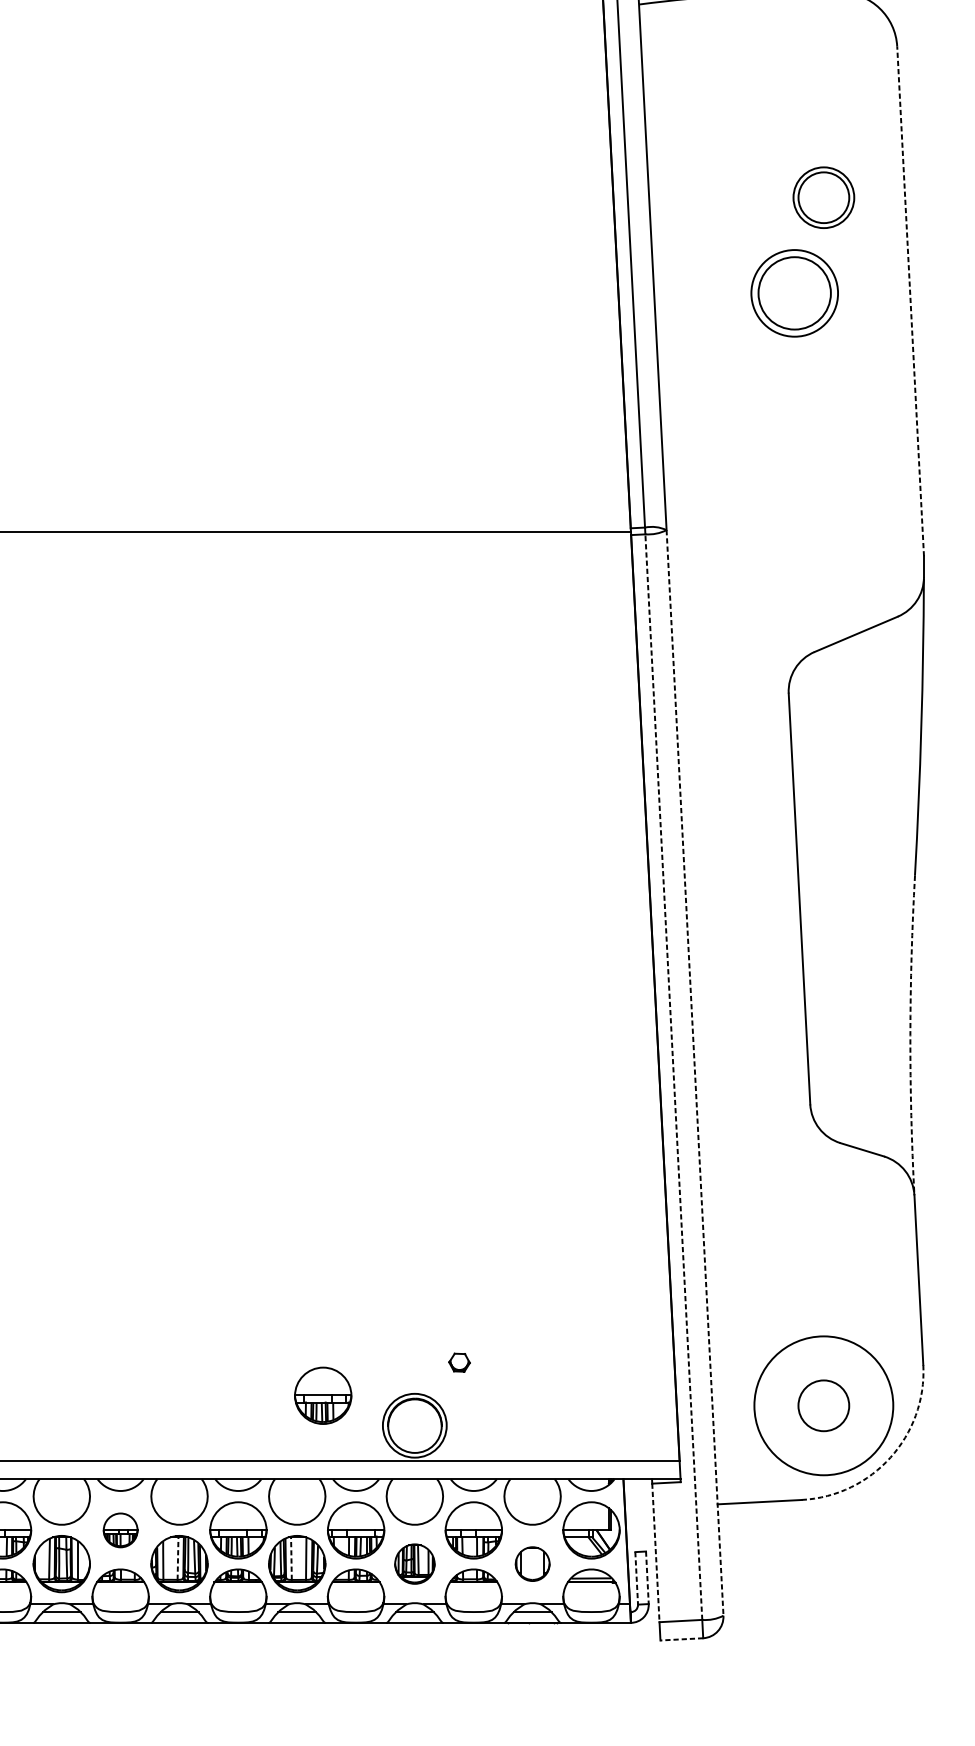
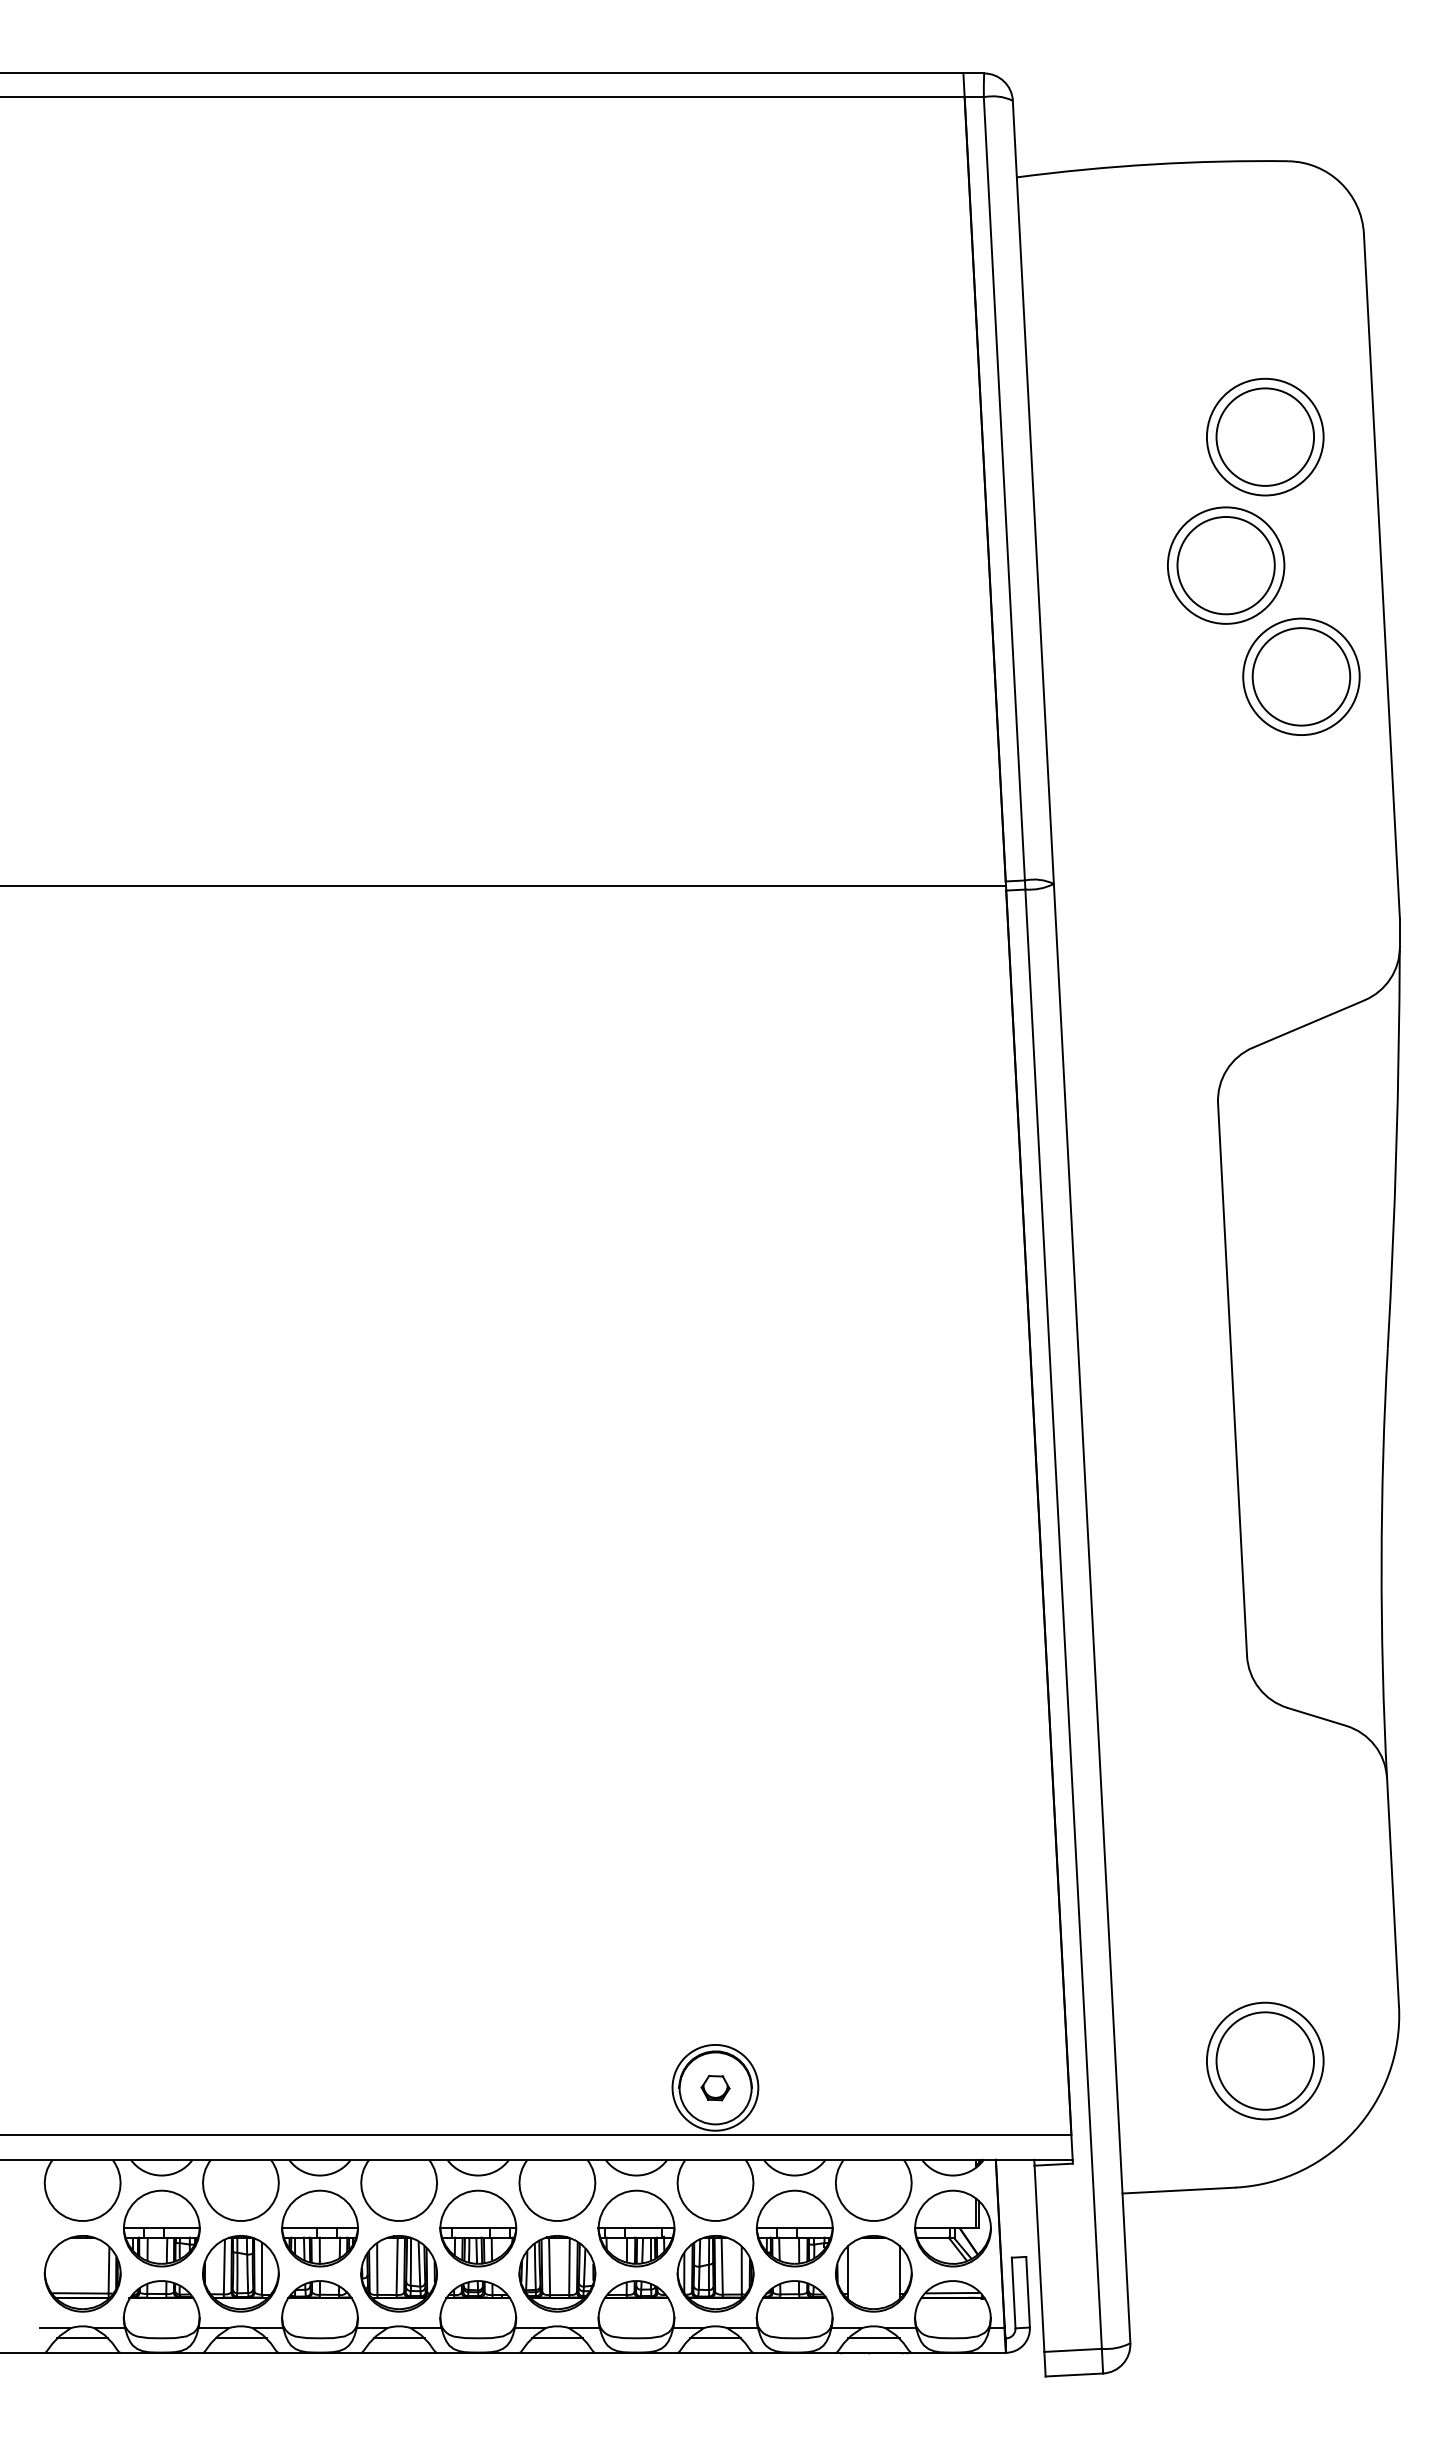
part: (824, 197) -> (1265, 436), size x1.43
line: (910, 301) -> (1381, 576), dashed -> solid
part: (850, 375) -> (1301, 676), added
arc: (910, 1035) -> (1381, 1563), dashed -> solid
line: (695, 1072) -> (1092, 1613), dashed -> solid
line: (673, 1077) -> (1063, 1619), dashed -> solid
part: (459, 1362) -> (715, 2088), moved
part: (323, 1395) -> (592, 2047), removed
circle: (823, 1405) -> (1264, 2060), size x0.62
circle: (824, 1405) -> (1265, 2060), size x1.43
arc: (890, 1457) -> (1354, 2130), dashed -> solid
part: (120, 1530) -> (319, 2228), size x1.67
line: (655, 1553) -> (1039, 2259), dashed -> solid
line: (178, 1557) -> (397, 2265), dashed -> solid
line: (291, 1557) -> (549, 2265), dashed -> solid
part: (414, 1563) -> (715, 2273), size x1.43
part: (532, 1563) -> (873, 2273), size x1.67
line: (647, 1577) -> (1028, 2292), dashed -> solid
line: (636, 1578) -> (1013, 2293), dashed -> solid
line: (681, 1639) -> (1074, 2375), dashed -> solid

